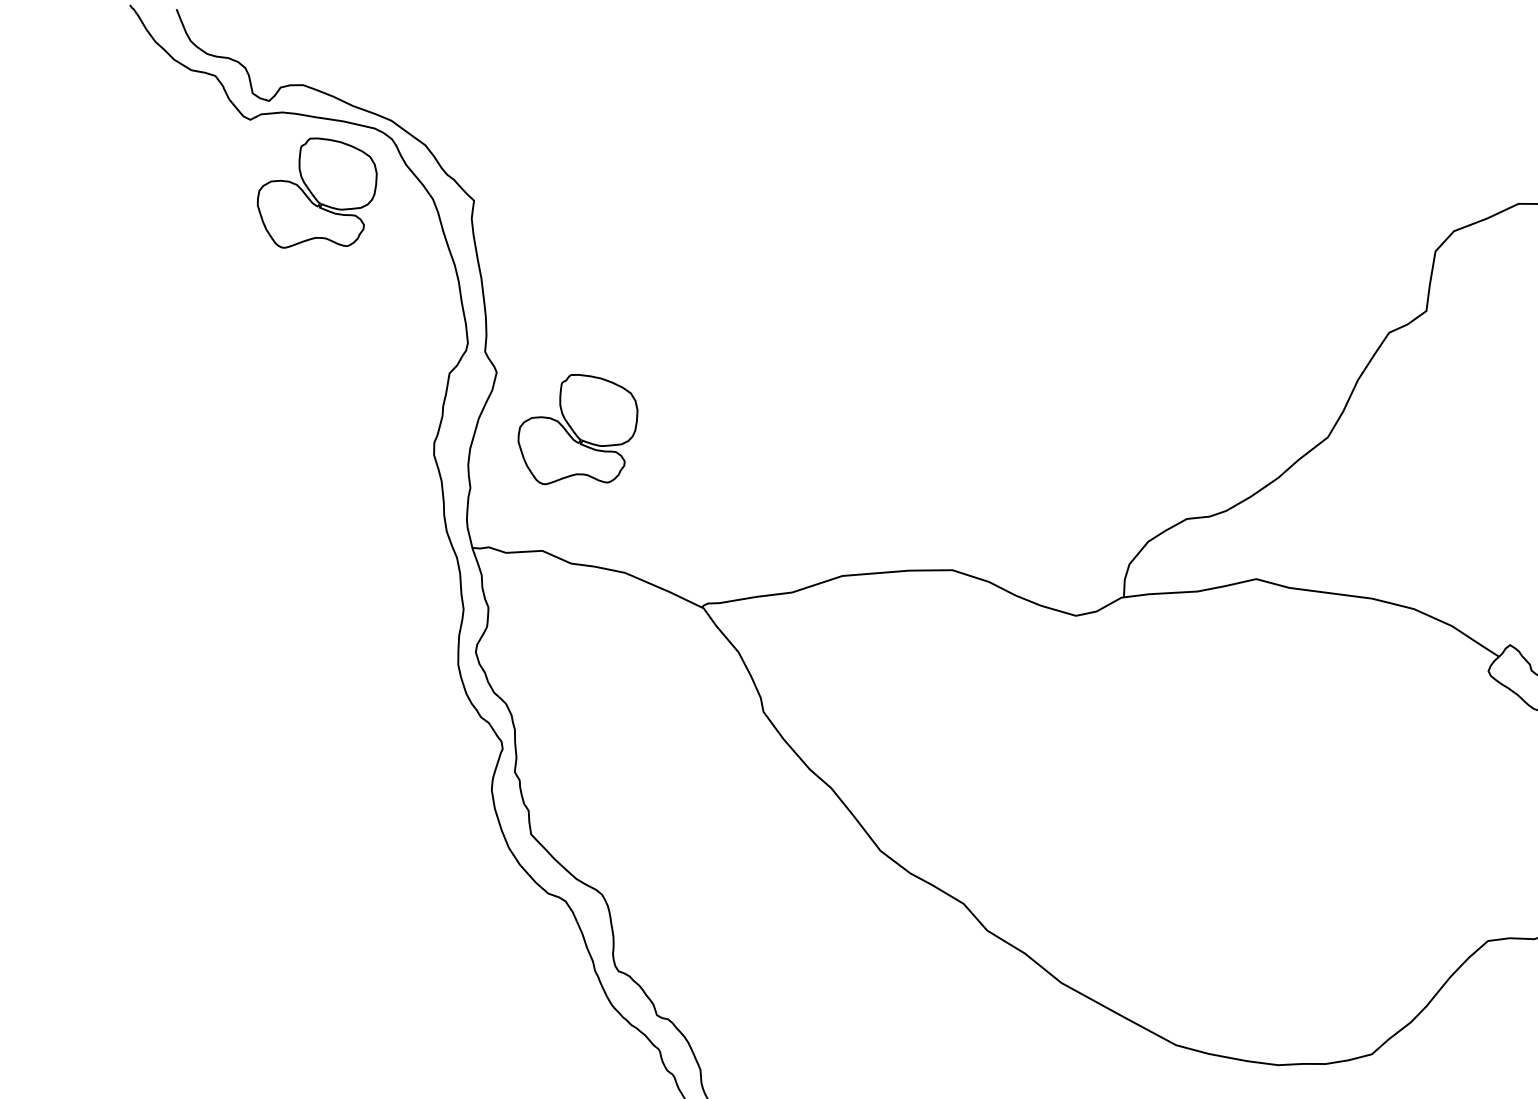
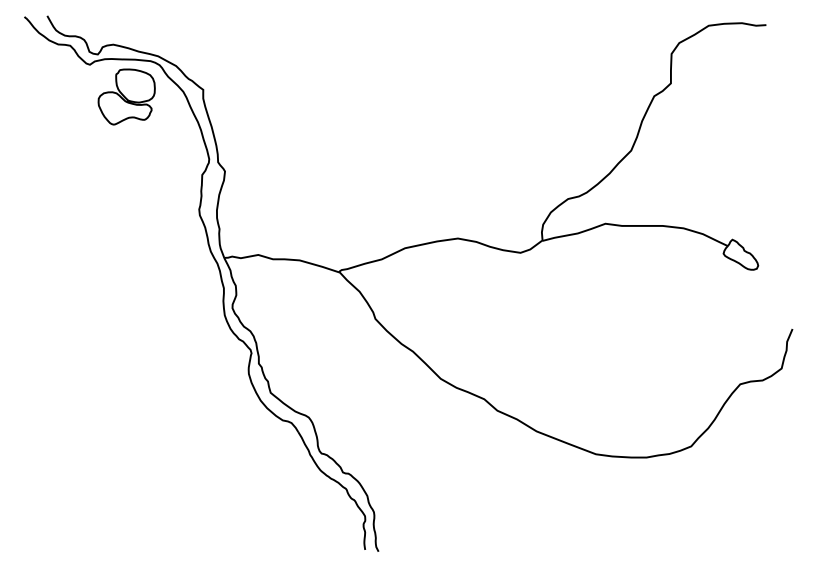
part: (577, 430) -> (267, 194), removed

